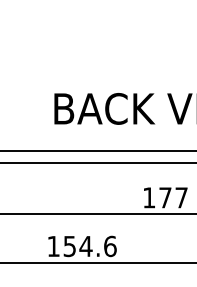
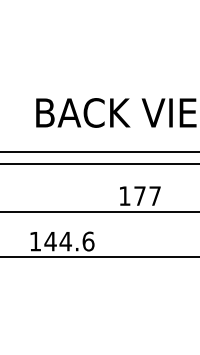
text: (69, 246) -> (50, 241), 154.6 -> 144.6

